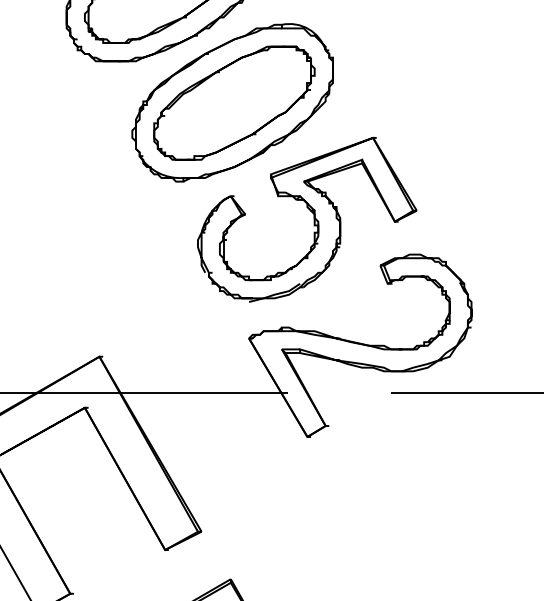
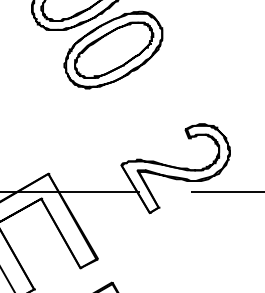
part: (306, 218) -> (149, 106), removed

